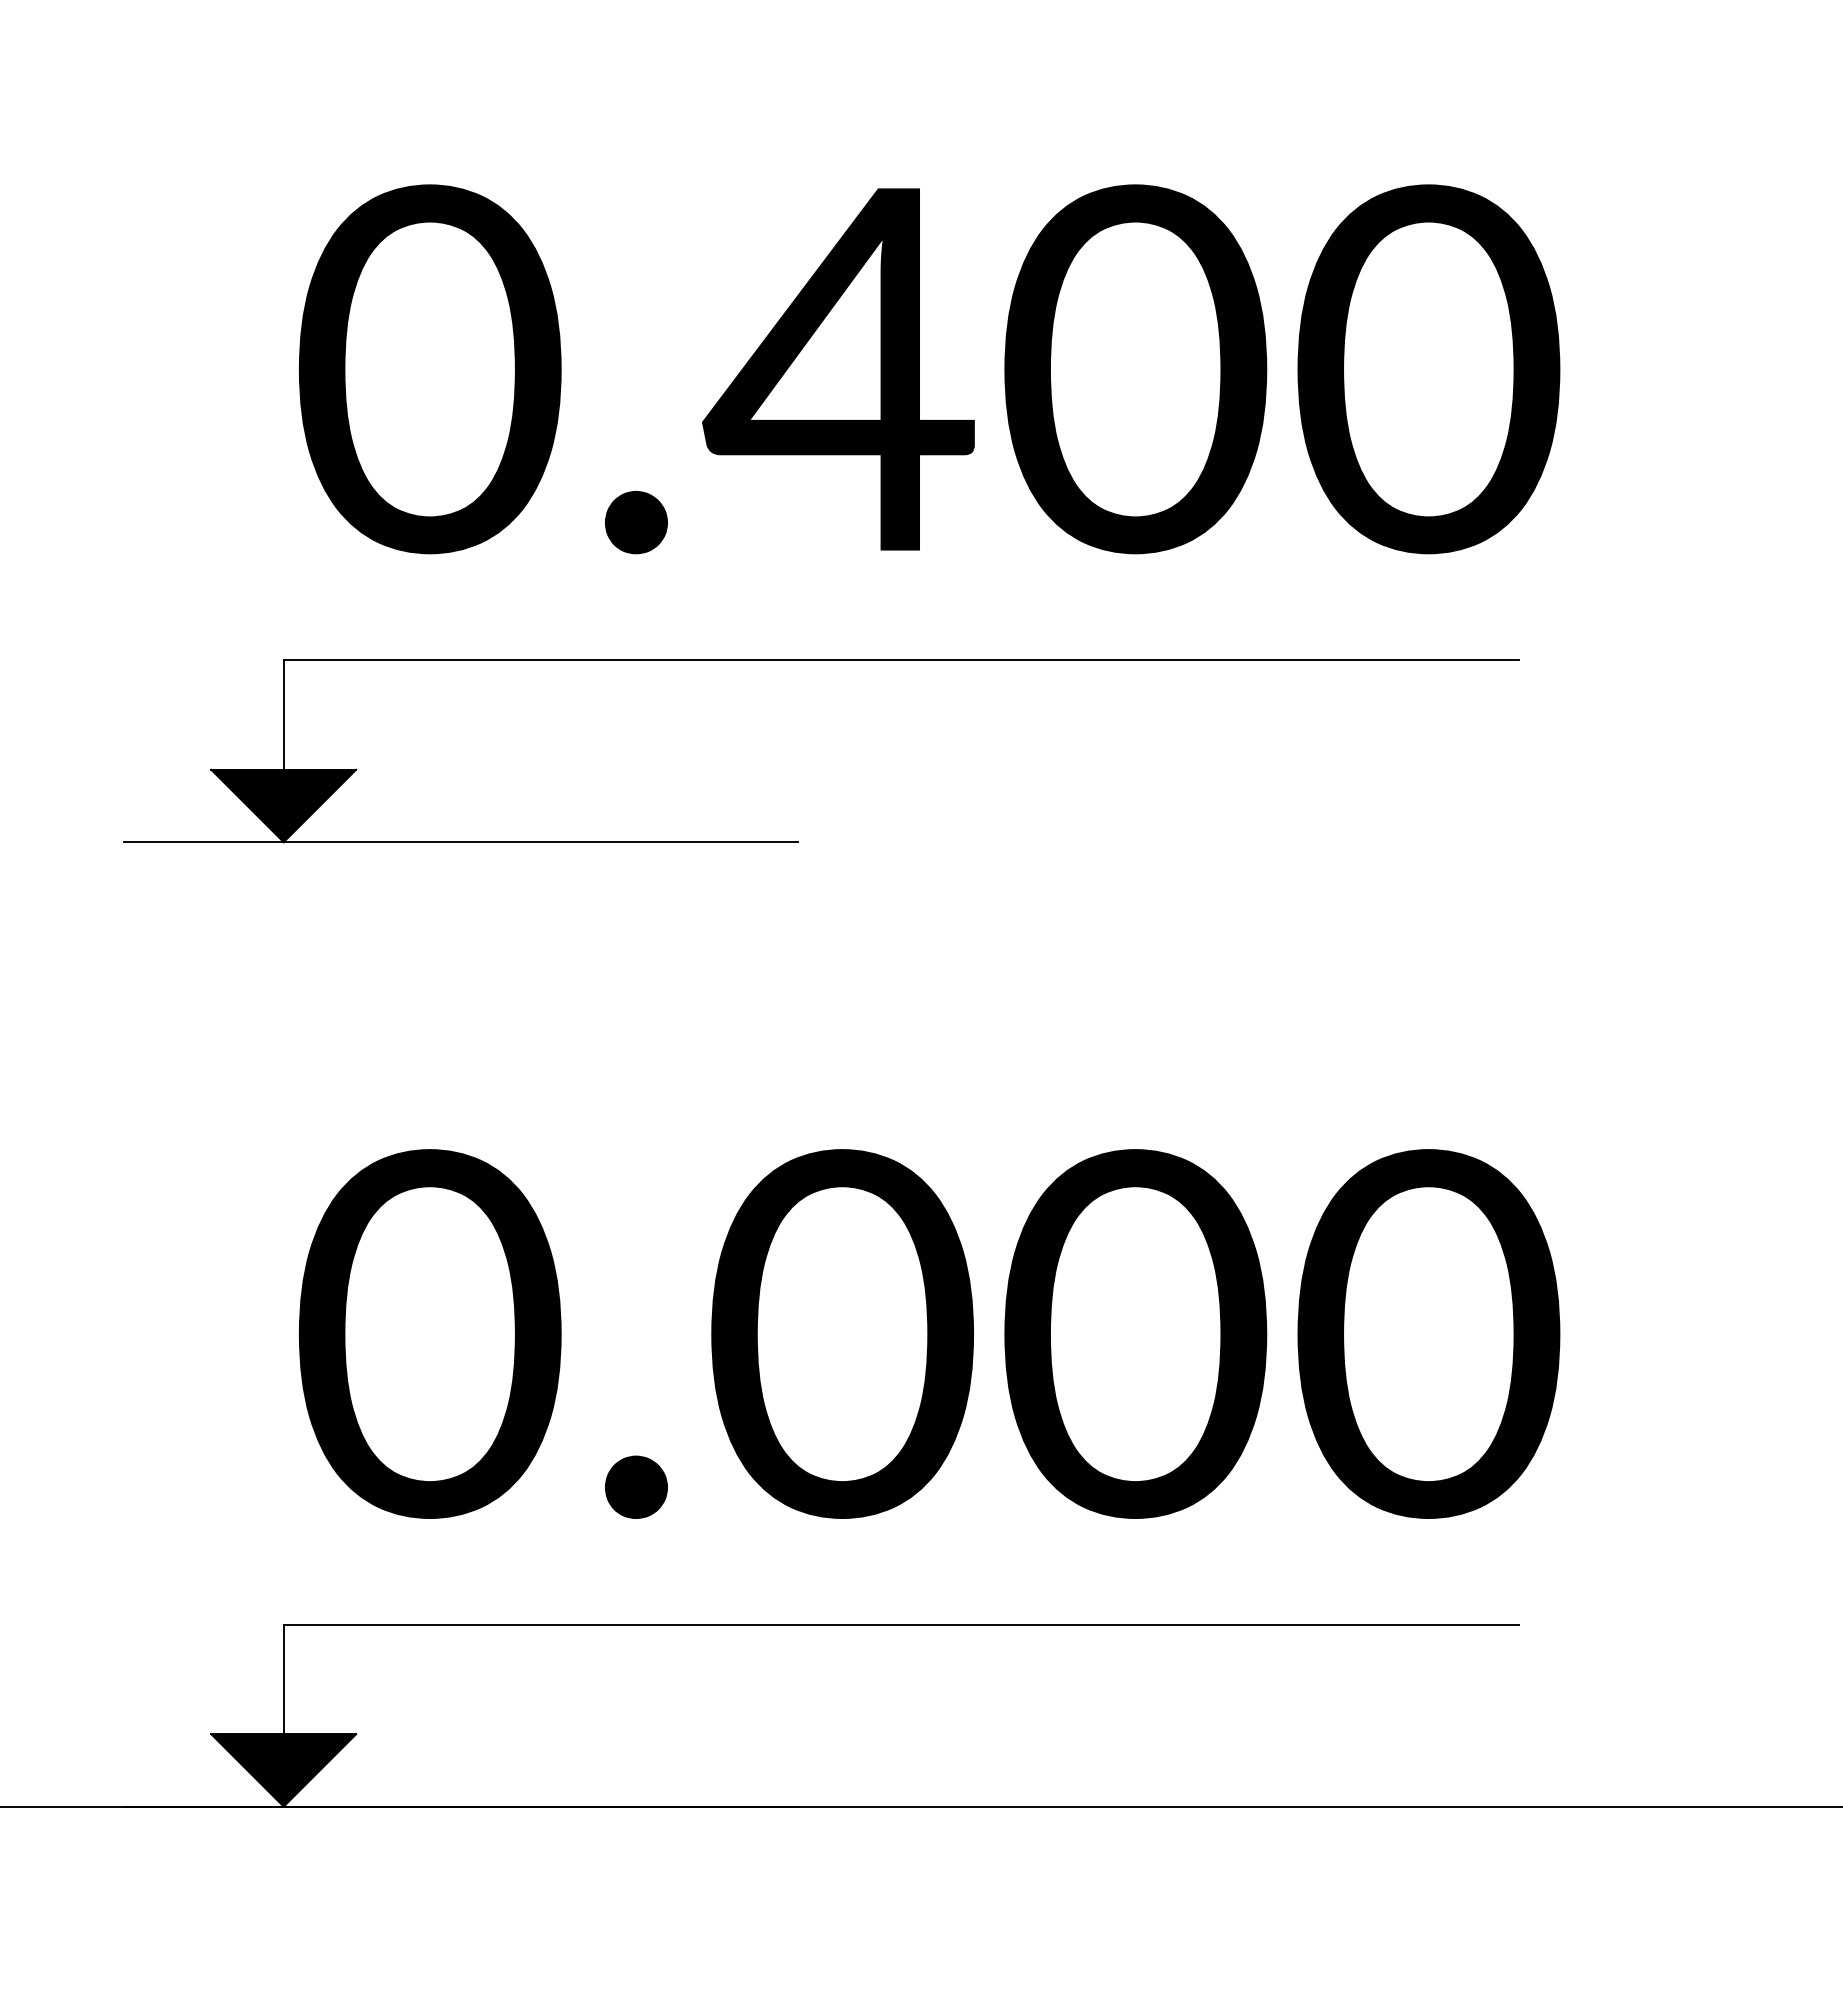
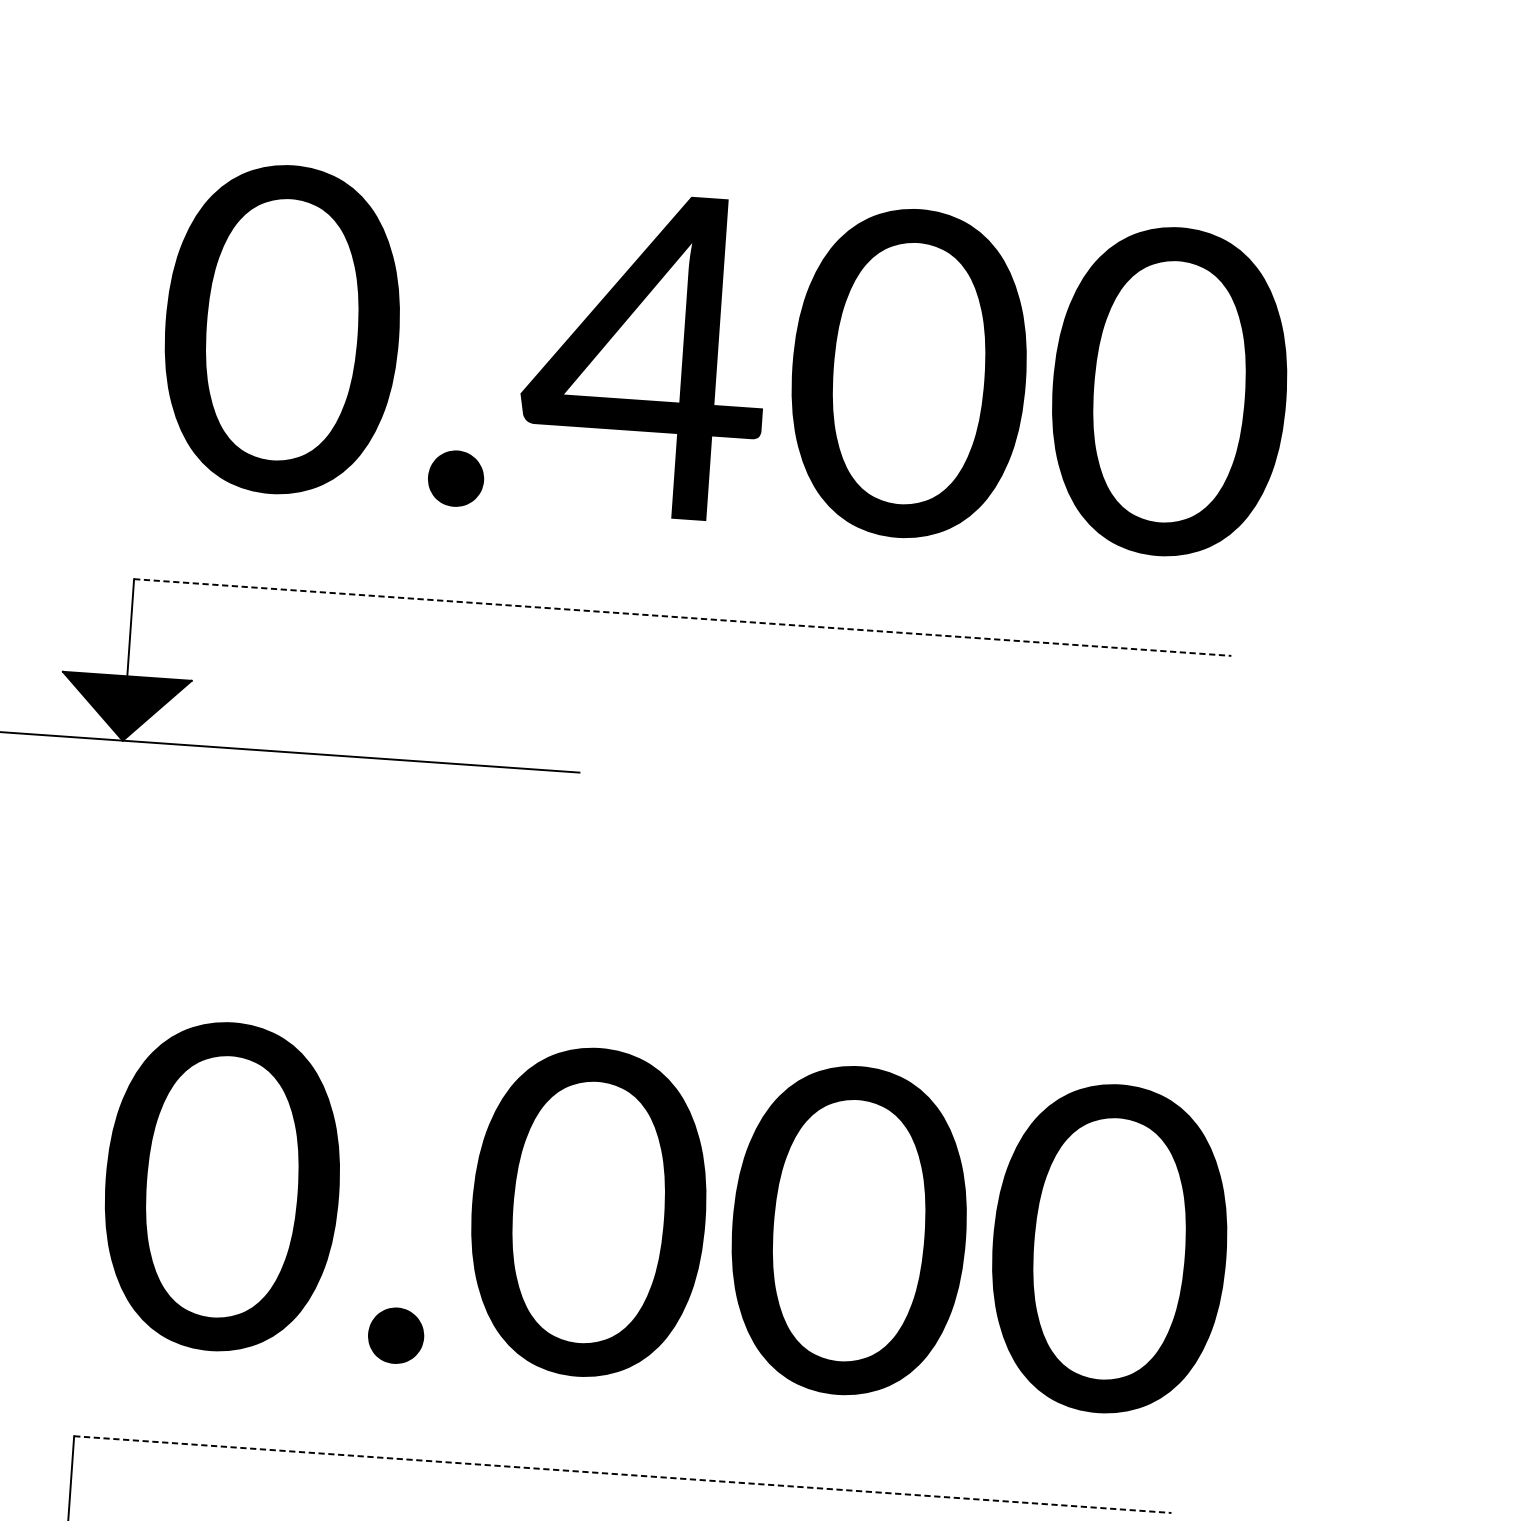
line: (901, 660) -> (682, 617), solid -> dashed
line: (901, 1625) -> (623, 1474), solid -> dashed

